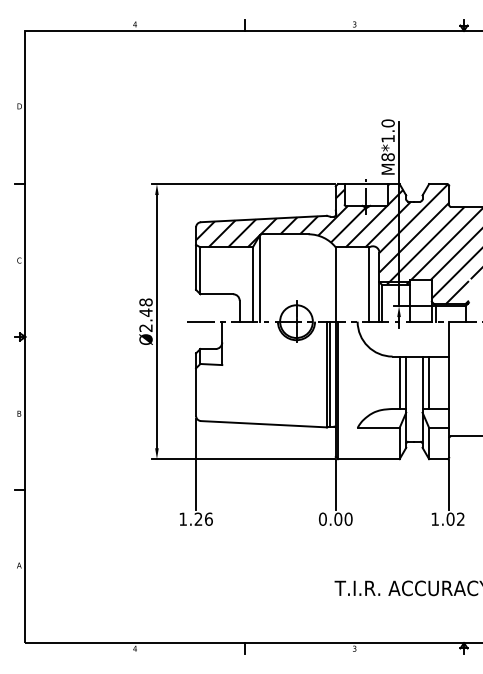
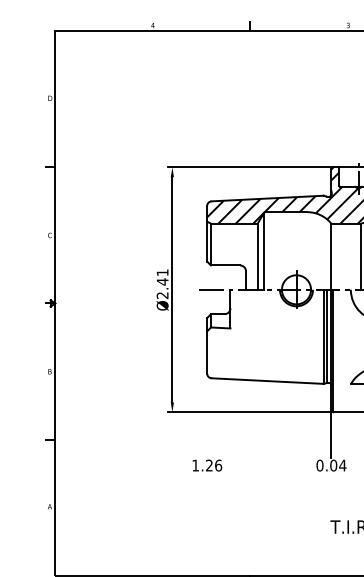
text: (145, 302) -> (162, 272), Ø2.48 -> Ø2.41
line: (196, 464) -> (207, 416), removed
text: (348, 518) -> (342, 464), 0.00 -> 0.04

